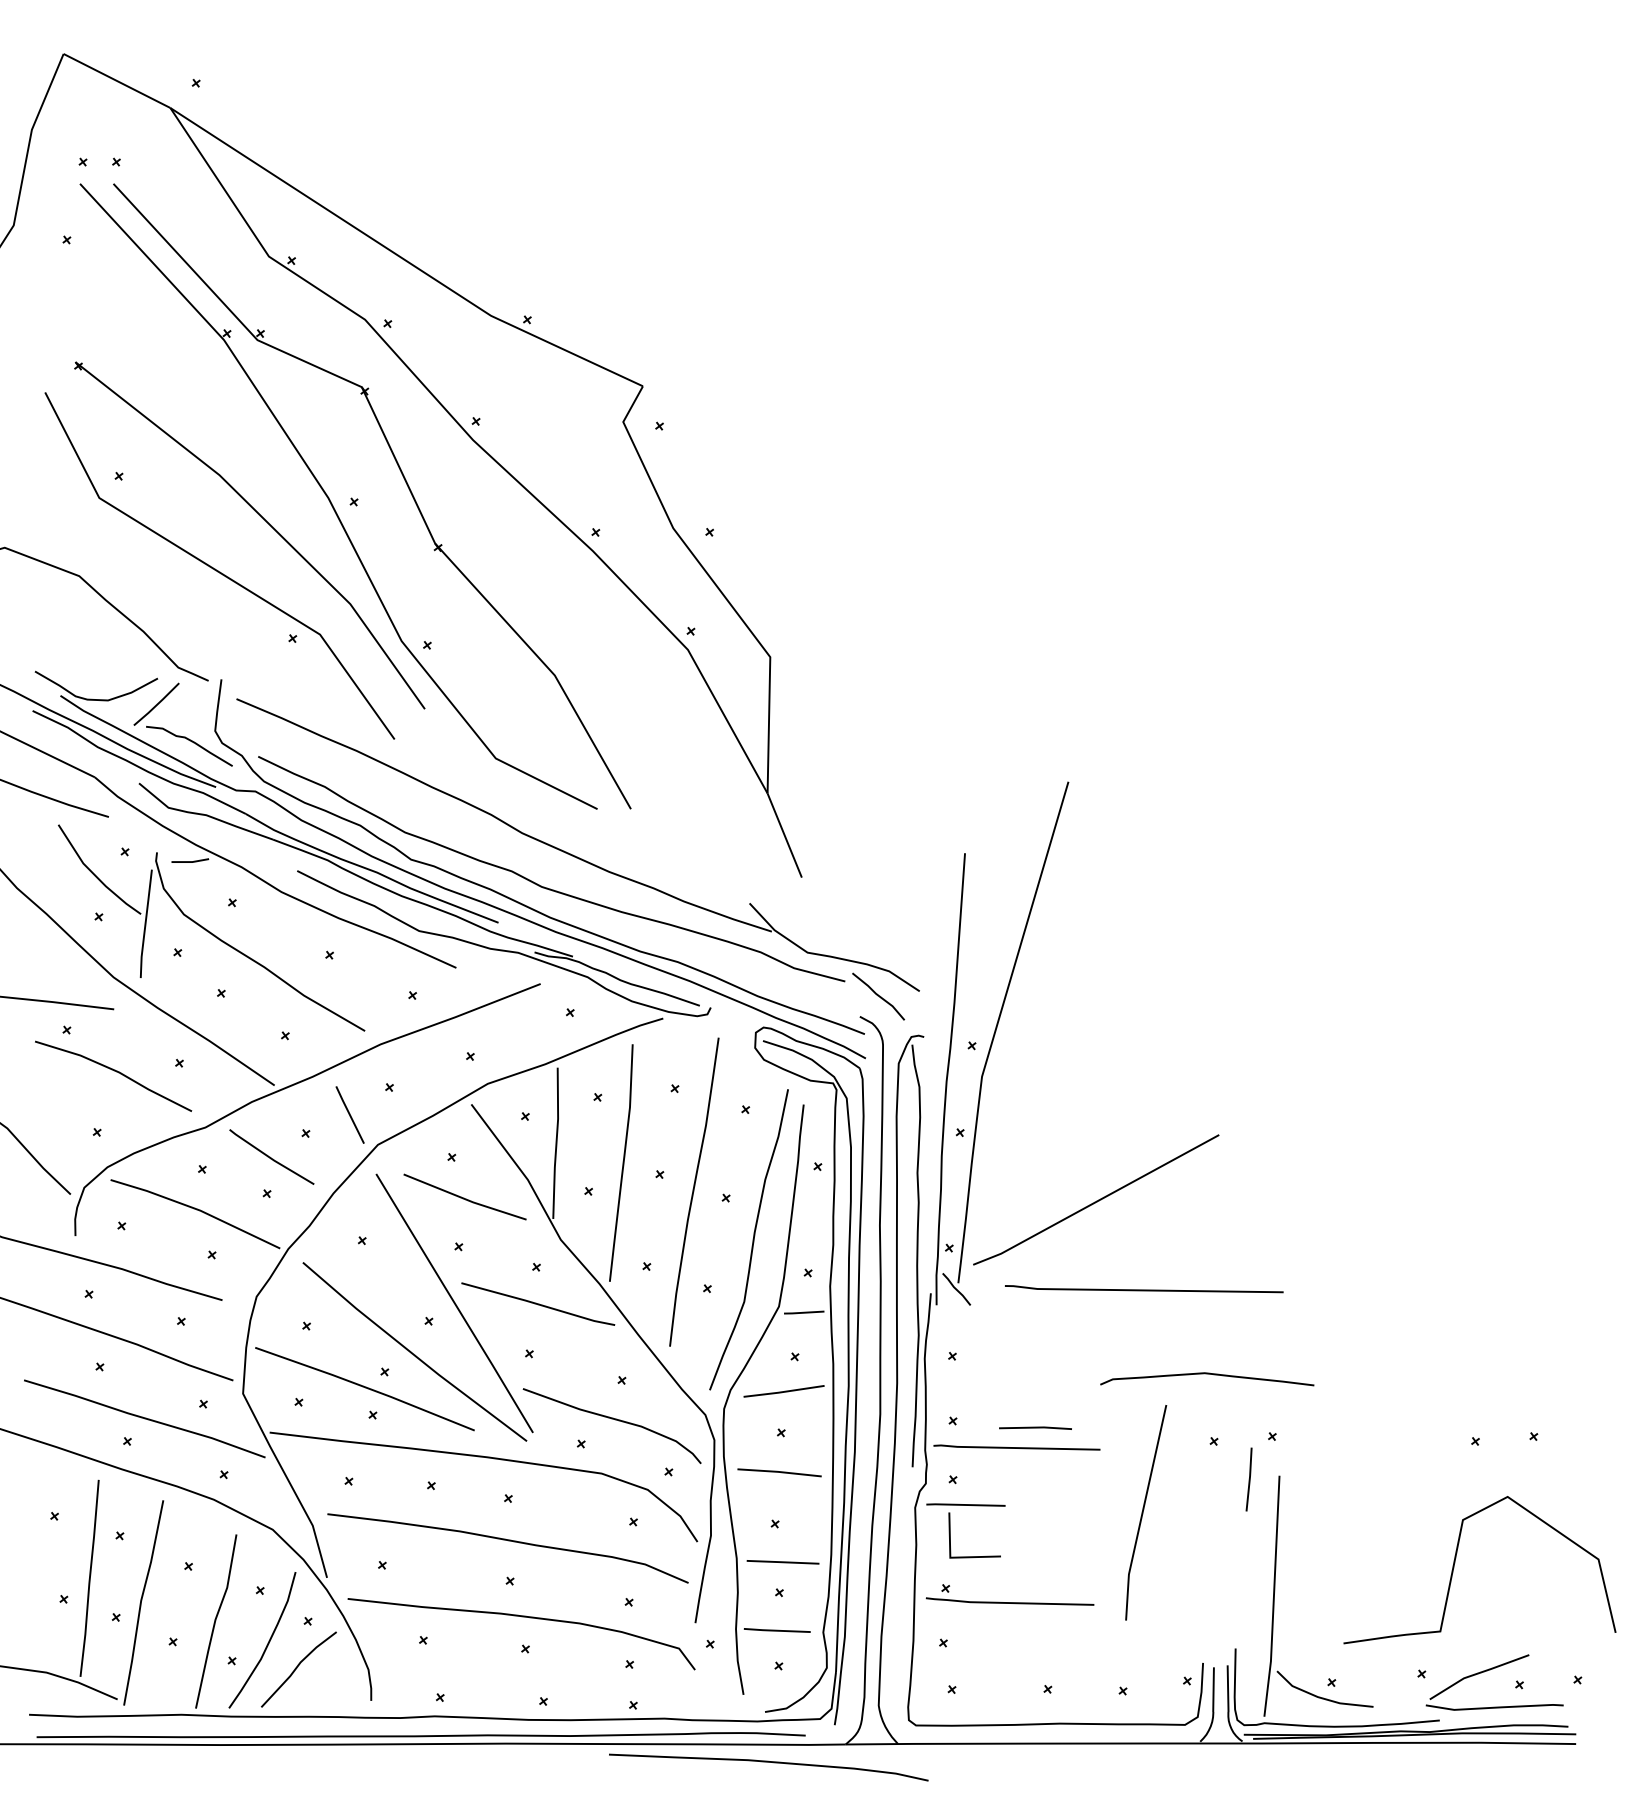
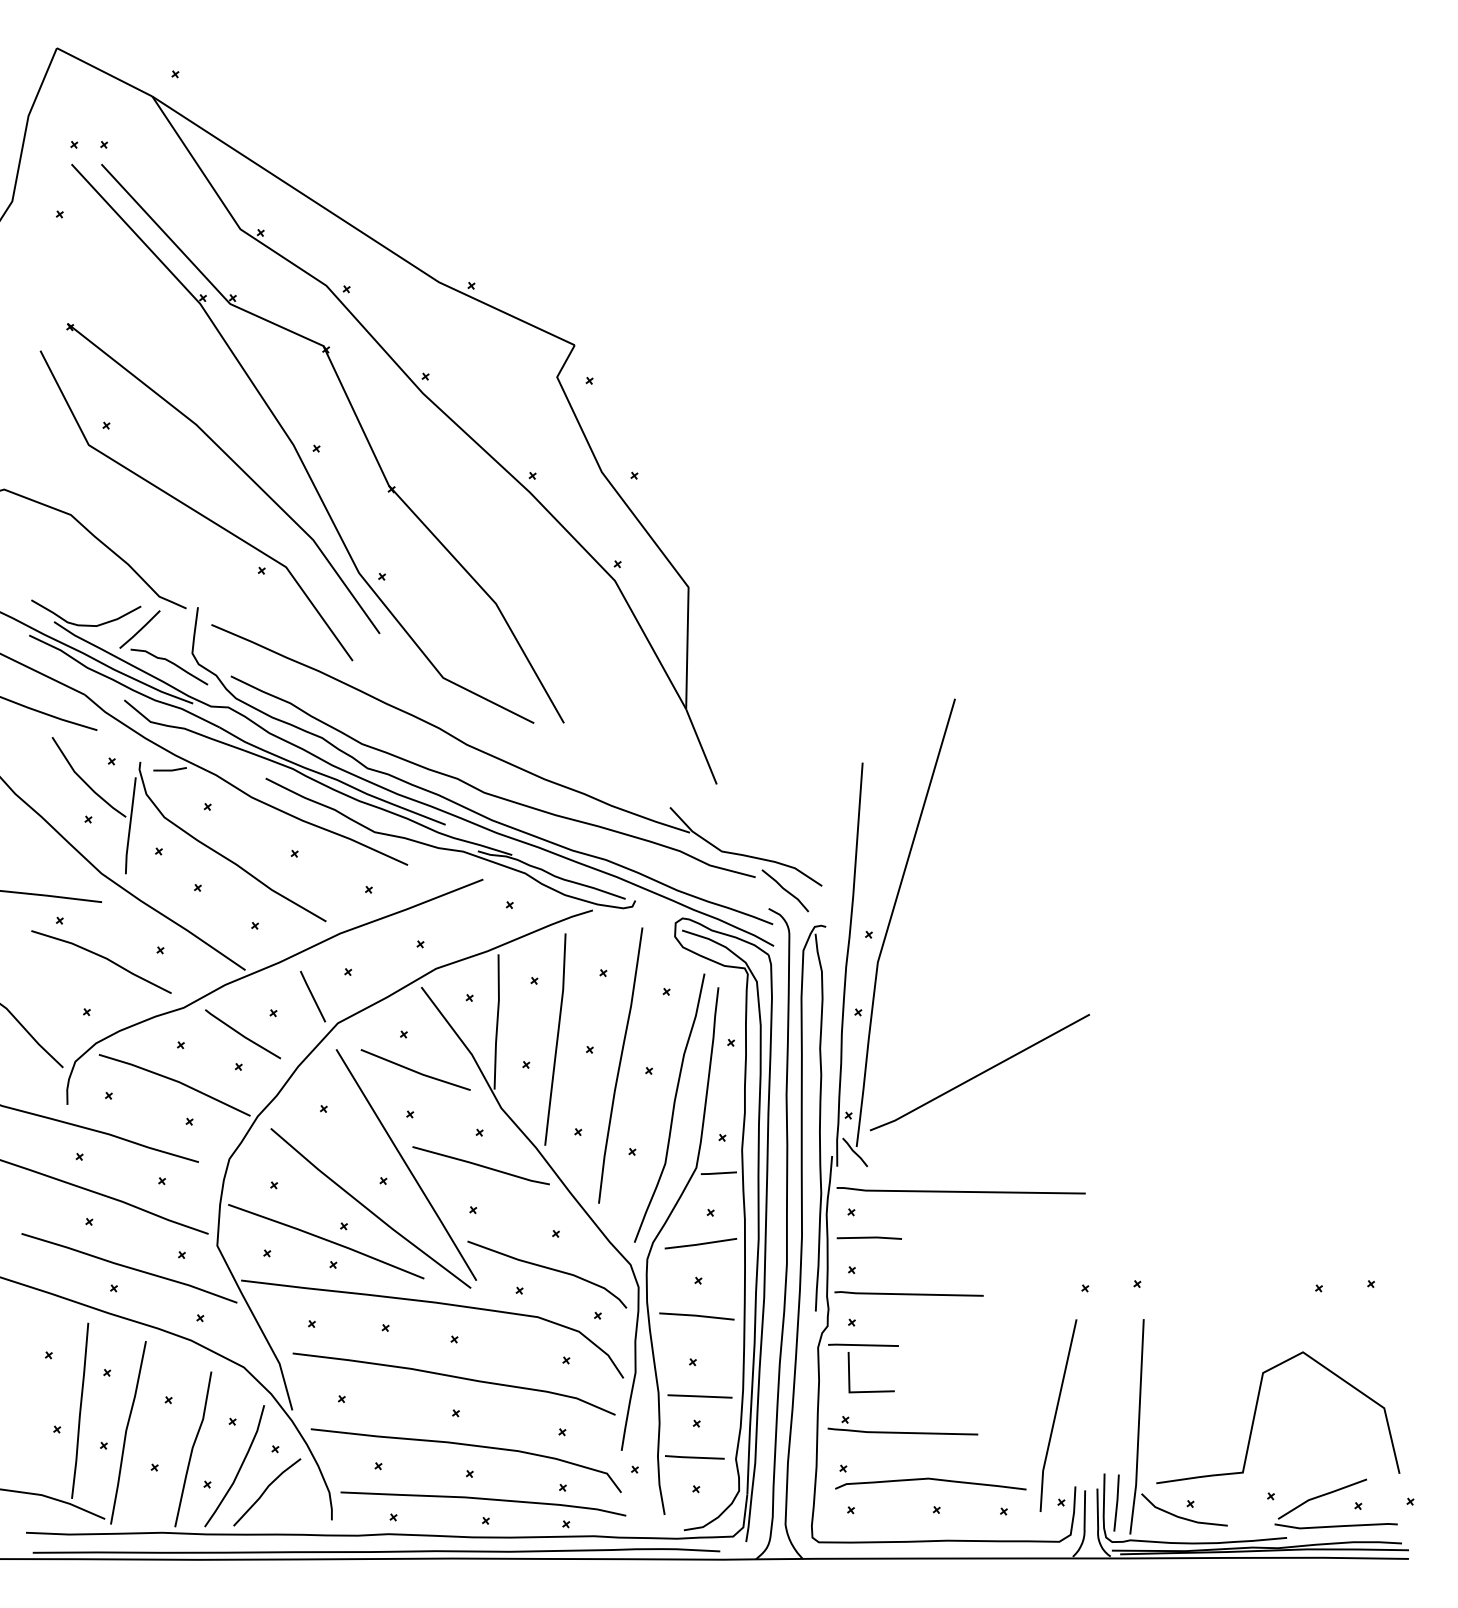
line: (1144, 1289) -> (961, 1191), moved
curve: (1207, 1374) -> (931, 1479), moved
line: (1035, 1427) -> (869, 1237), moved
line: (1248, 1479) -> (1116, 1503), moved
line: (1143, 1512) -> (1056, 1415), moved
curve: (1455, 1563) -> (1256, 1411), moved
curve: (768, 1762) -> (483, 1499), moved

